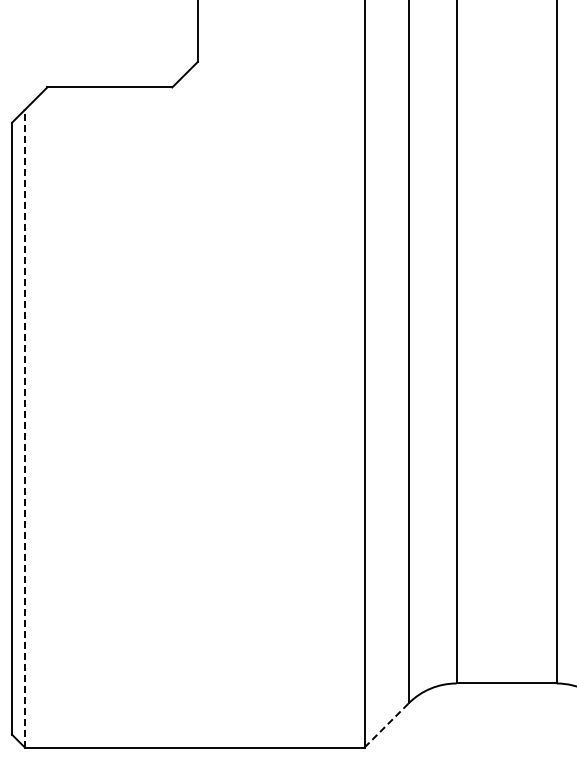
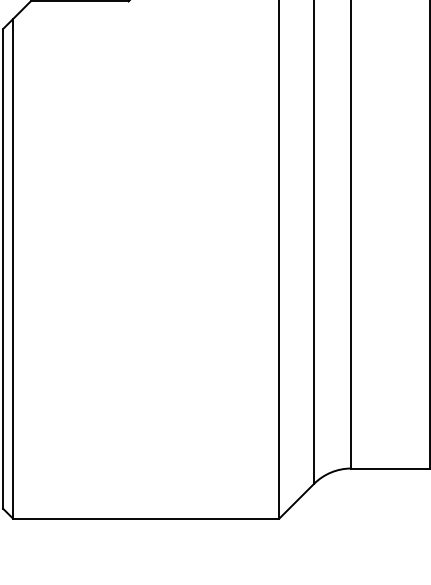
line: (24, 428) -> (12, 268), dashed -> solid
line: (387, 725) -> (297, 501), dashed -> solid

